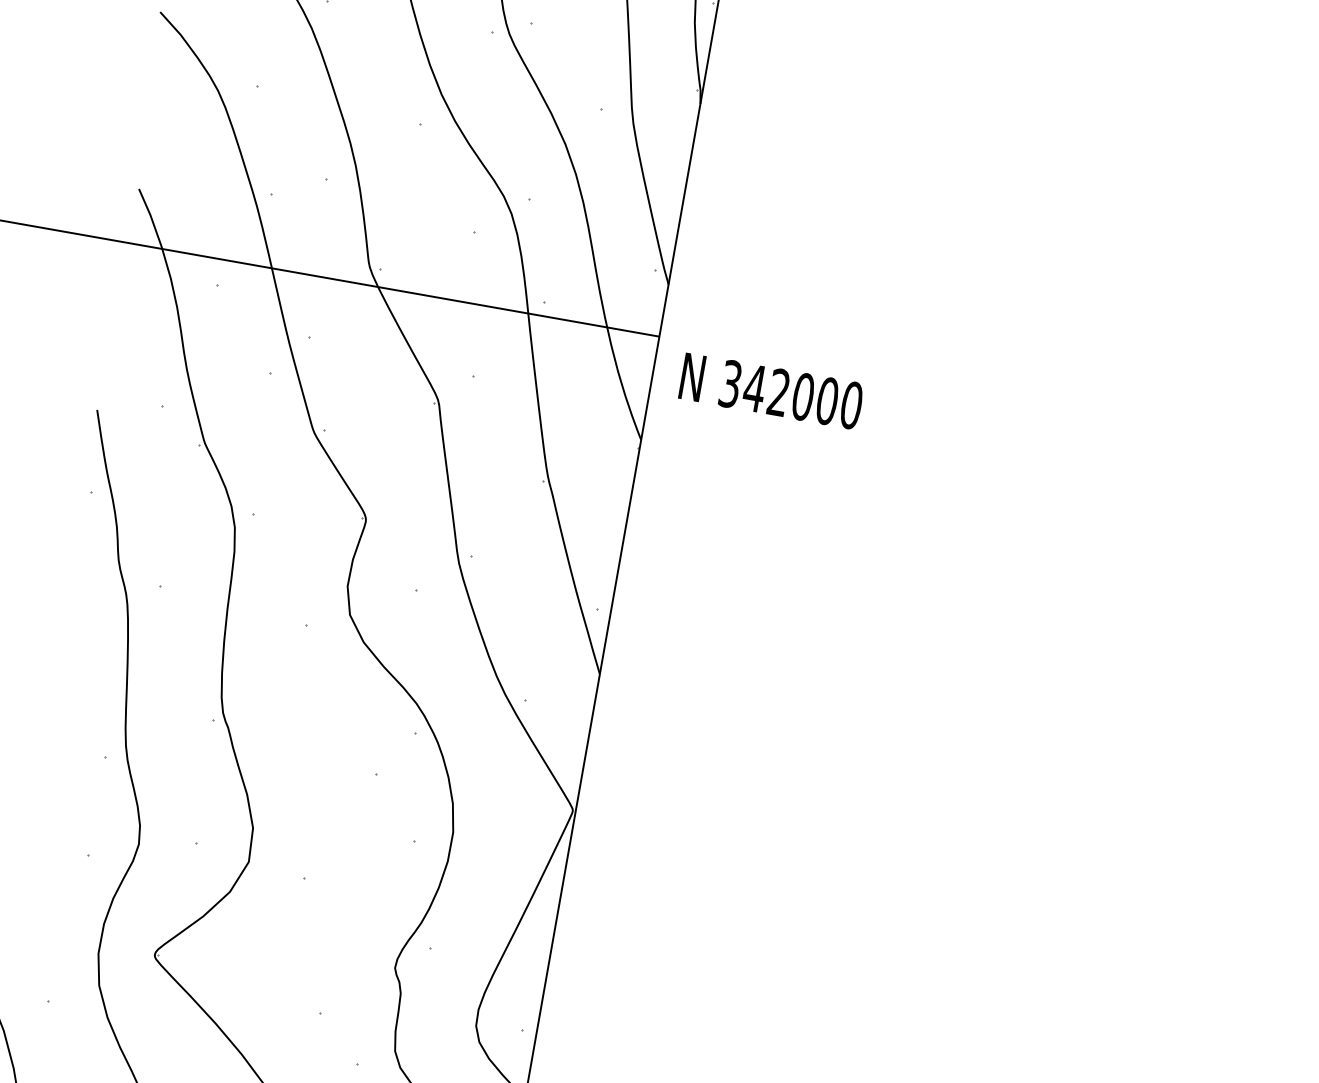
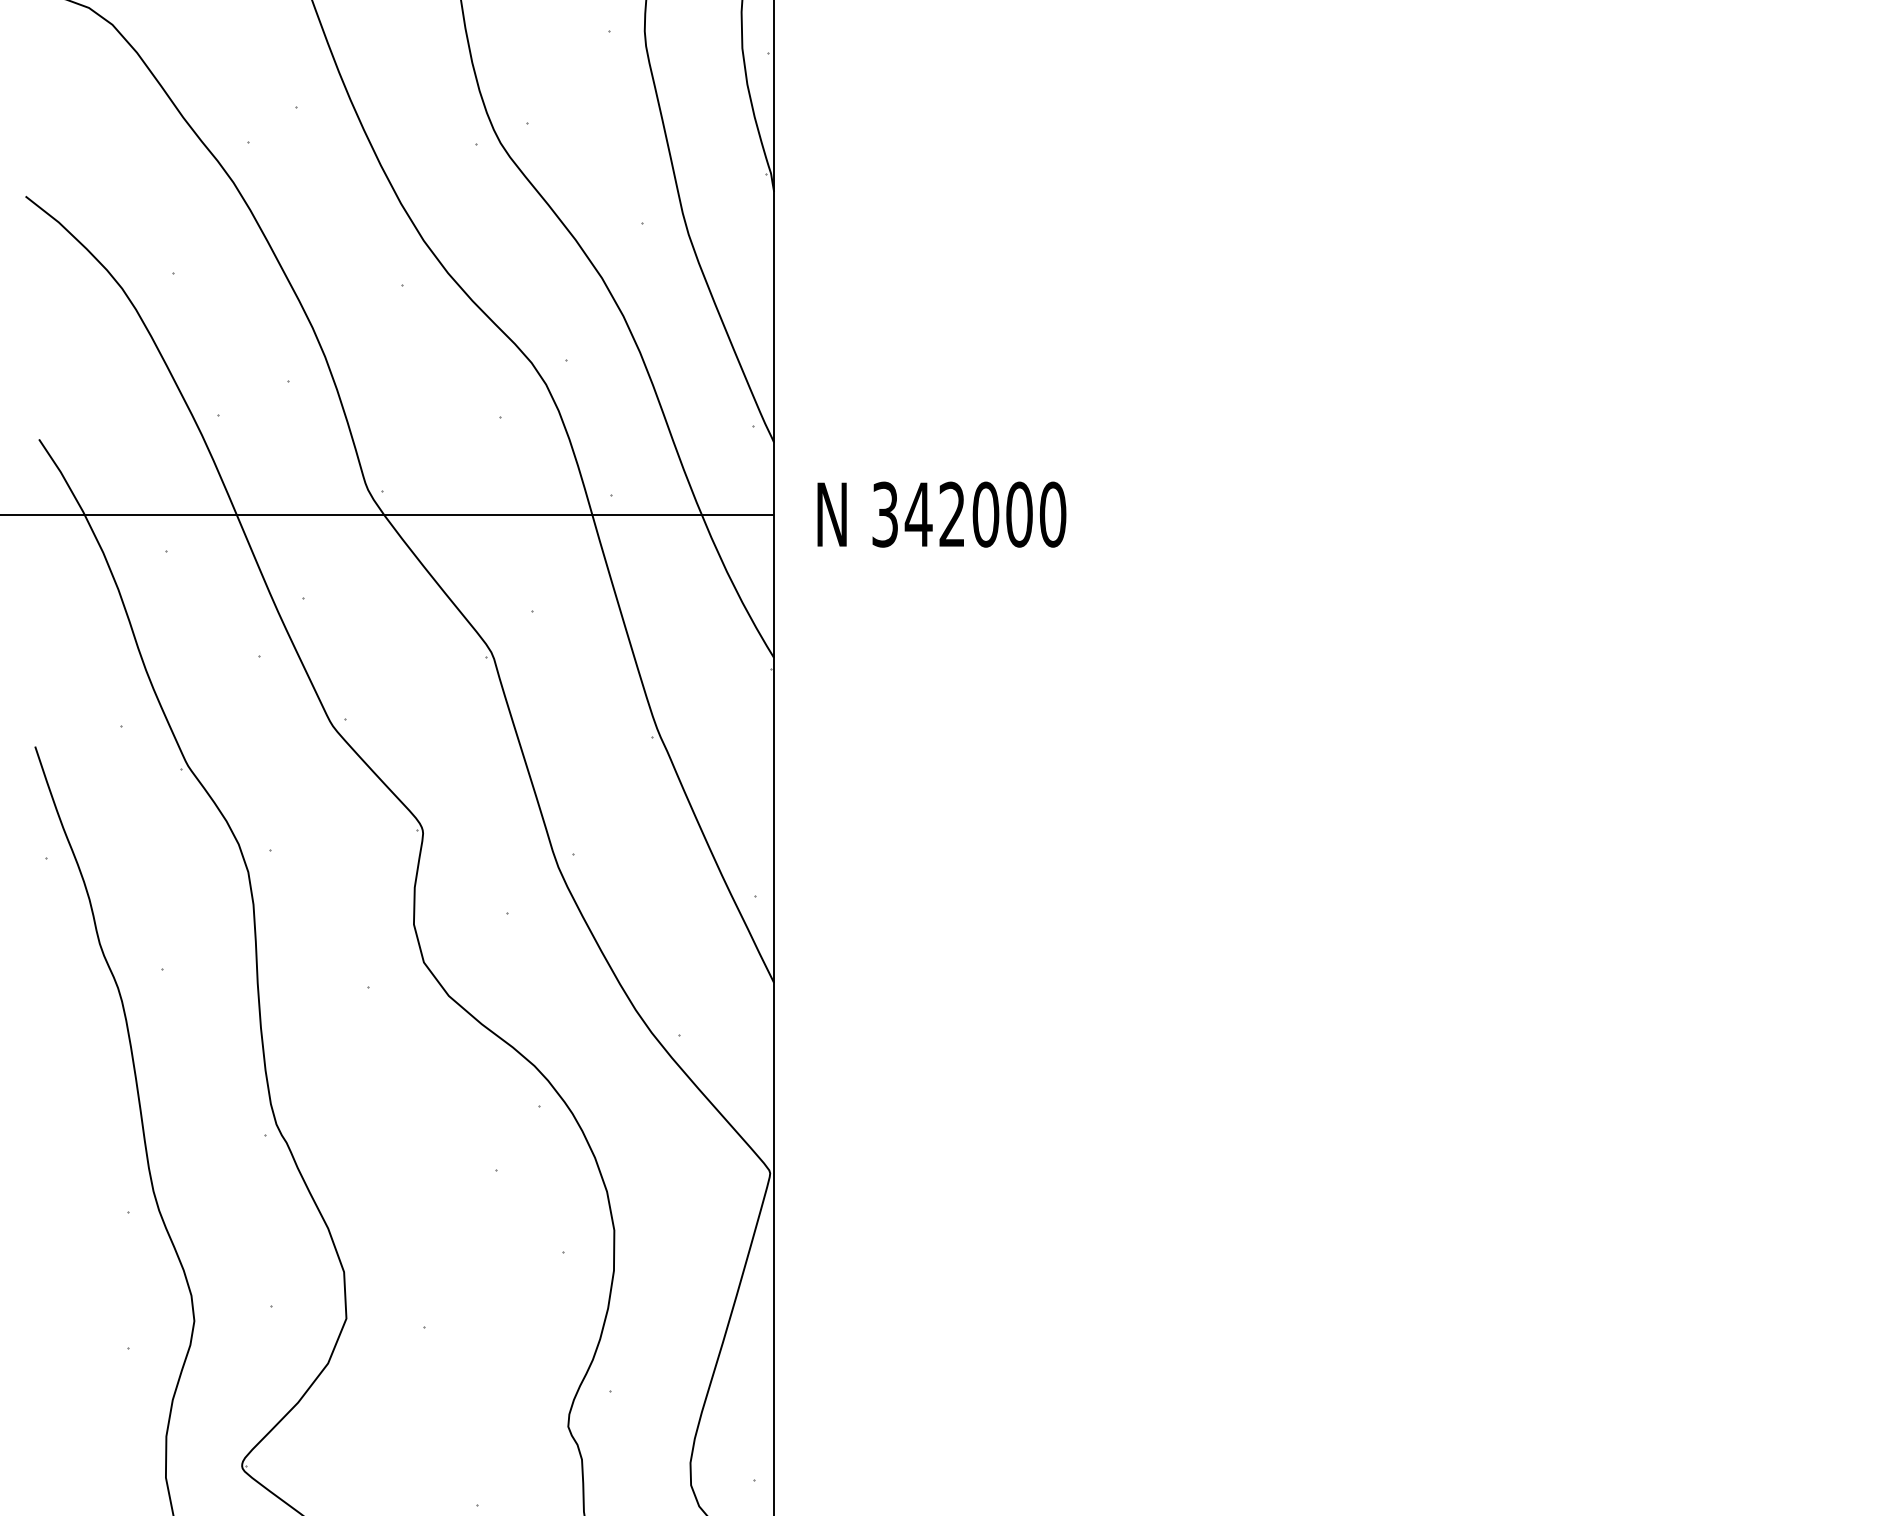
text: (771, 391) -> (941, 514), moved

